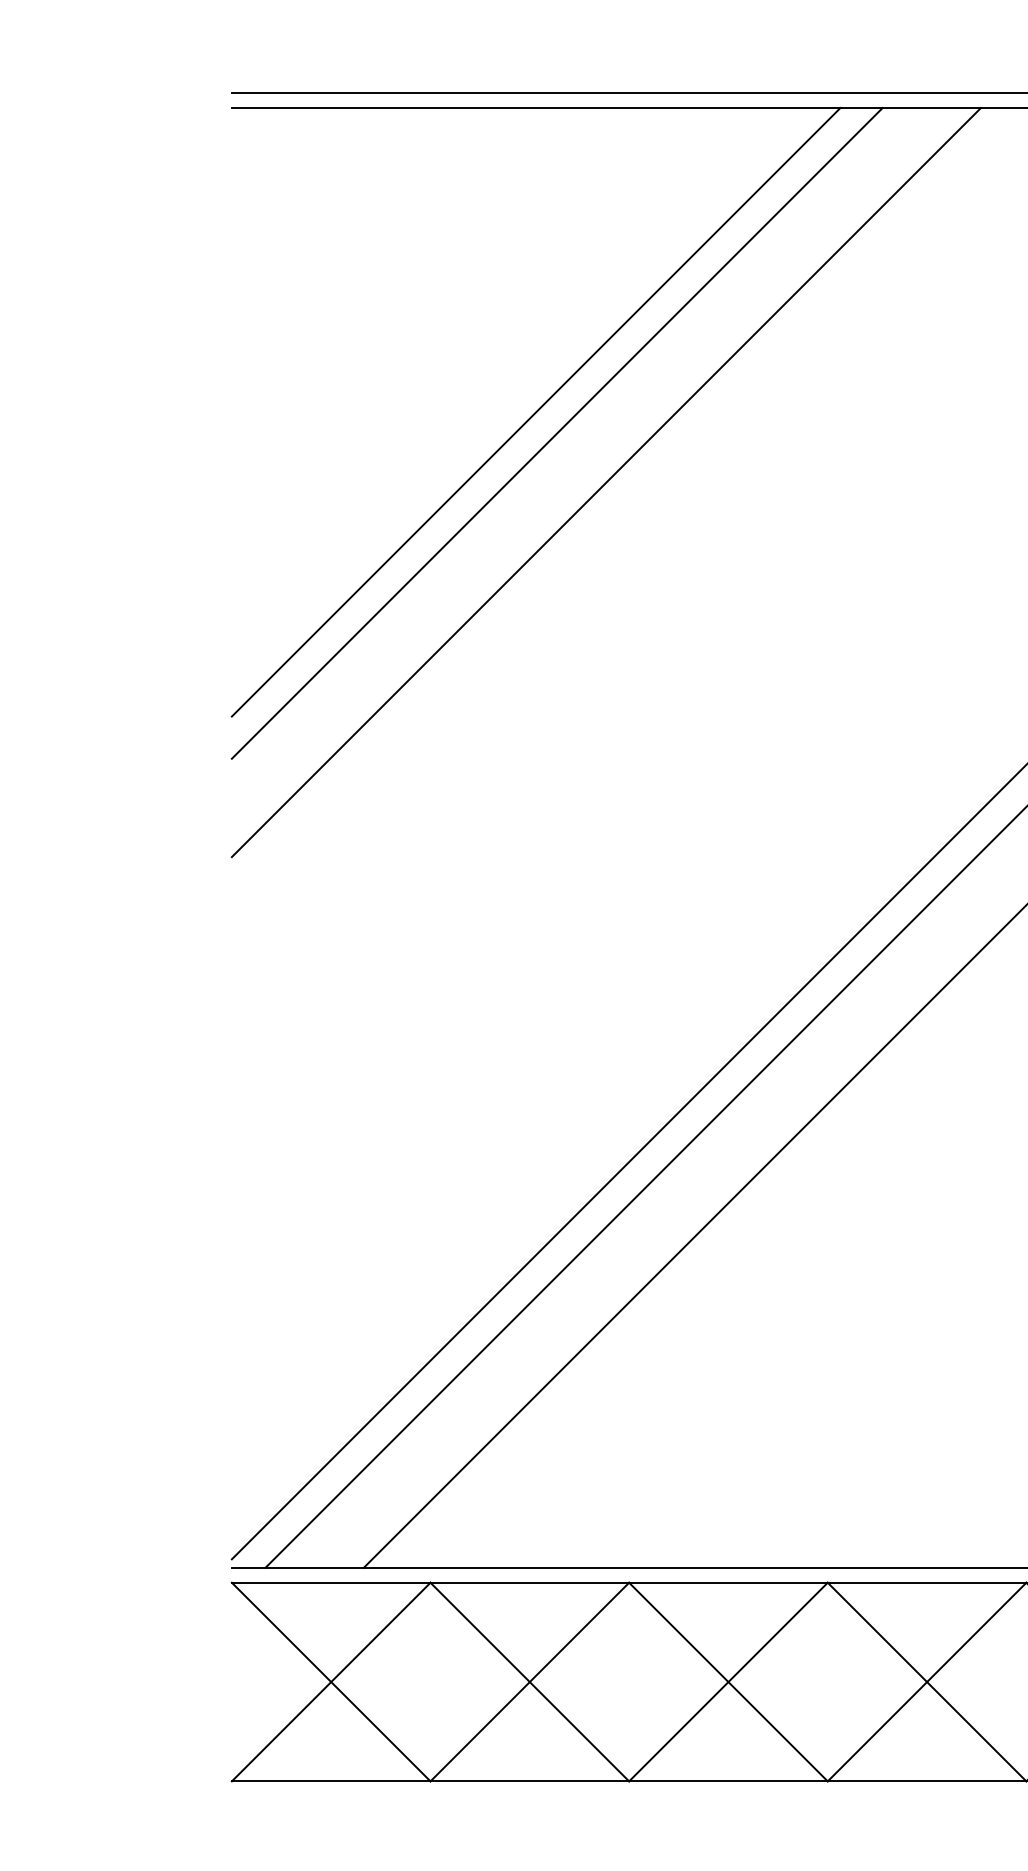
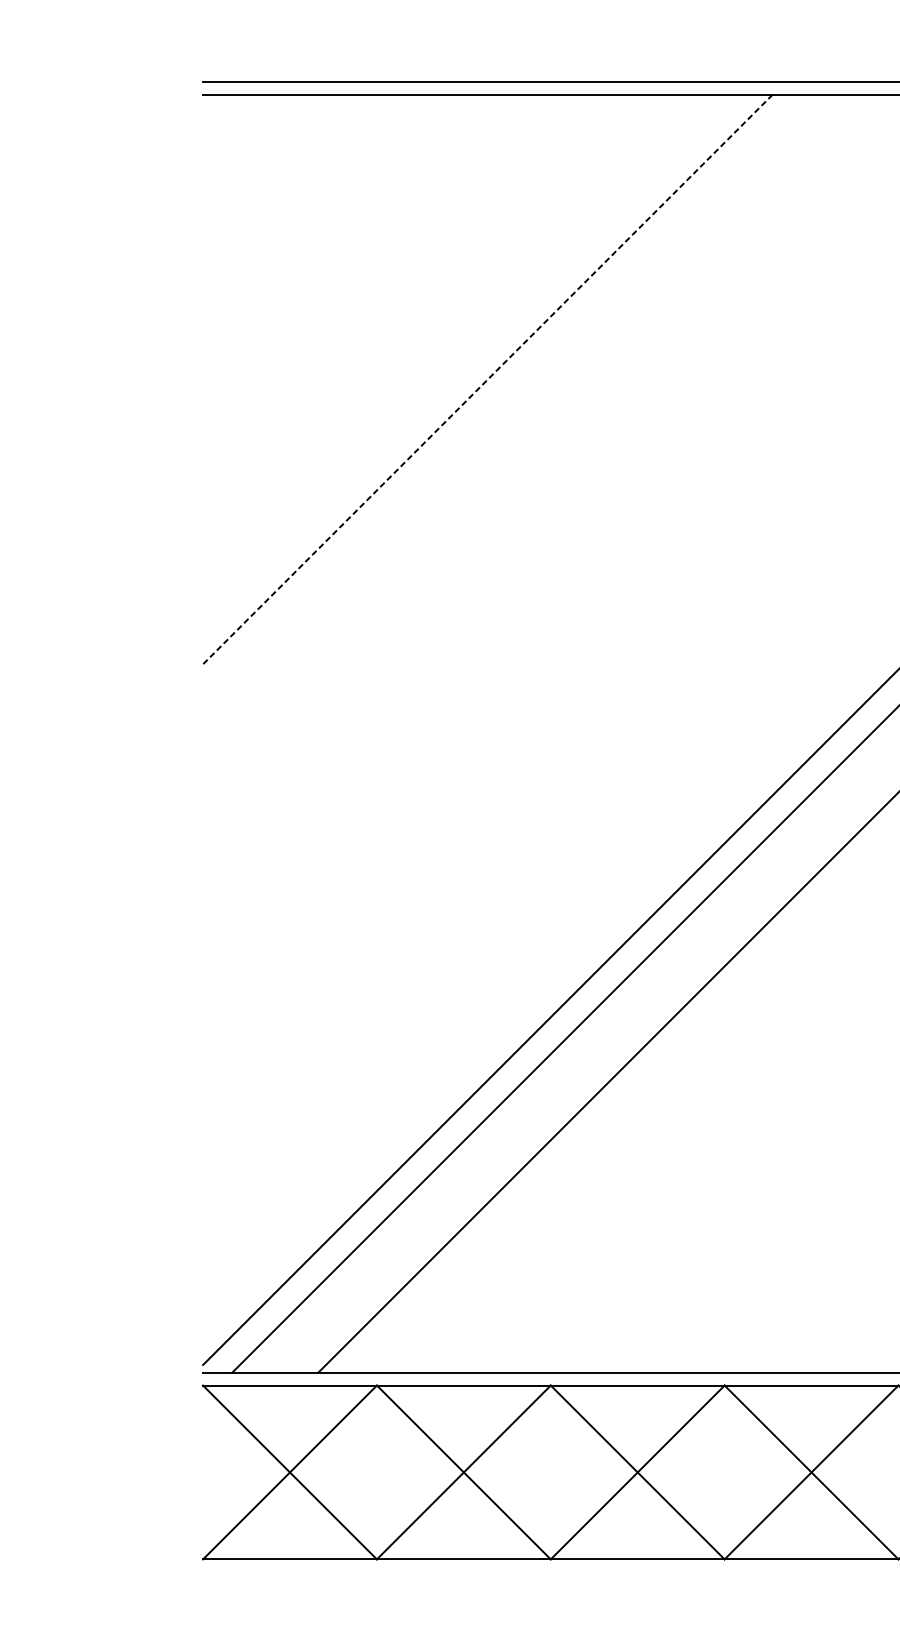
line: (535, 411) -> (468, 360), removed
line: (556, 433) -> (487, 379), solid -> dashed
line: (606, 482) -> (530, 422), removed

